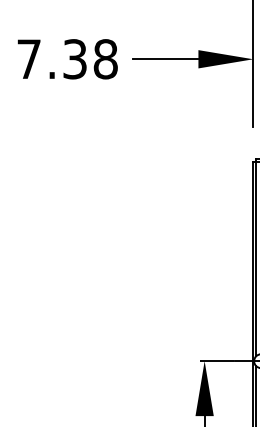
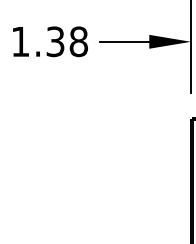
text: (28, 58) -> (20, 41), 7.38 -> 1.38

